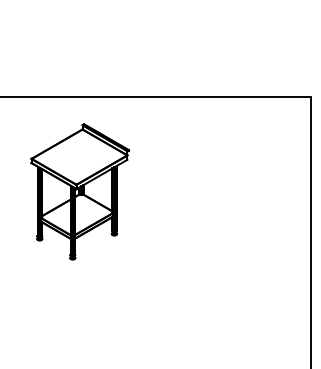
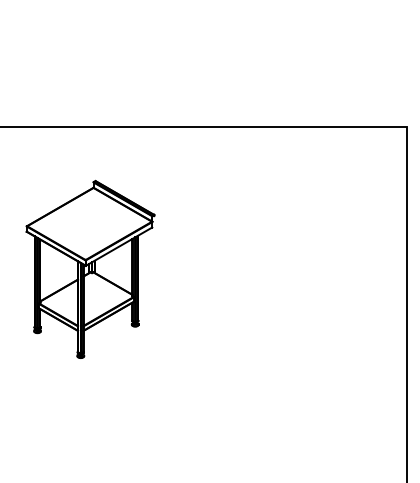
part: (79, 191) -> (89, 268), moved

